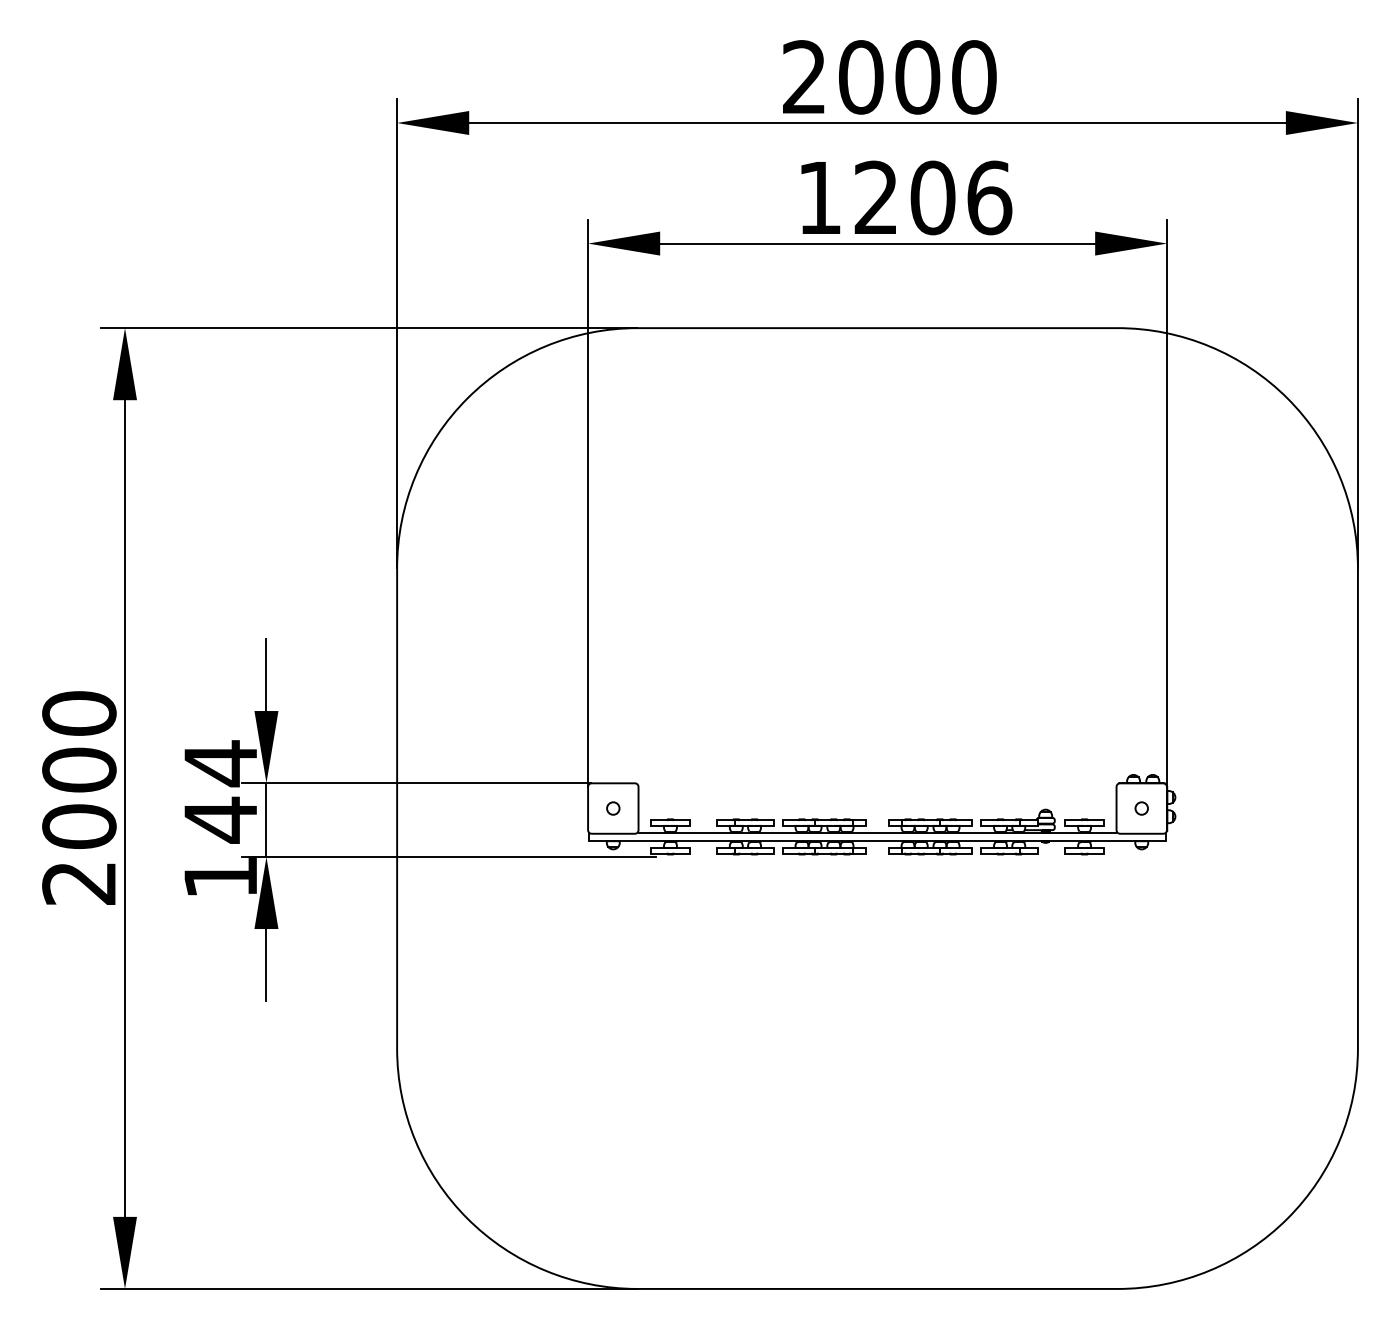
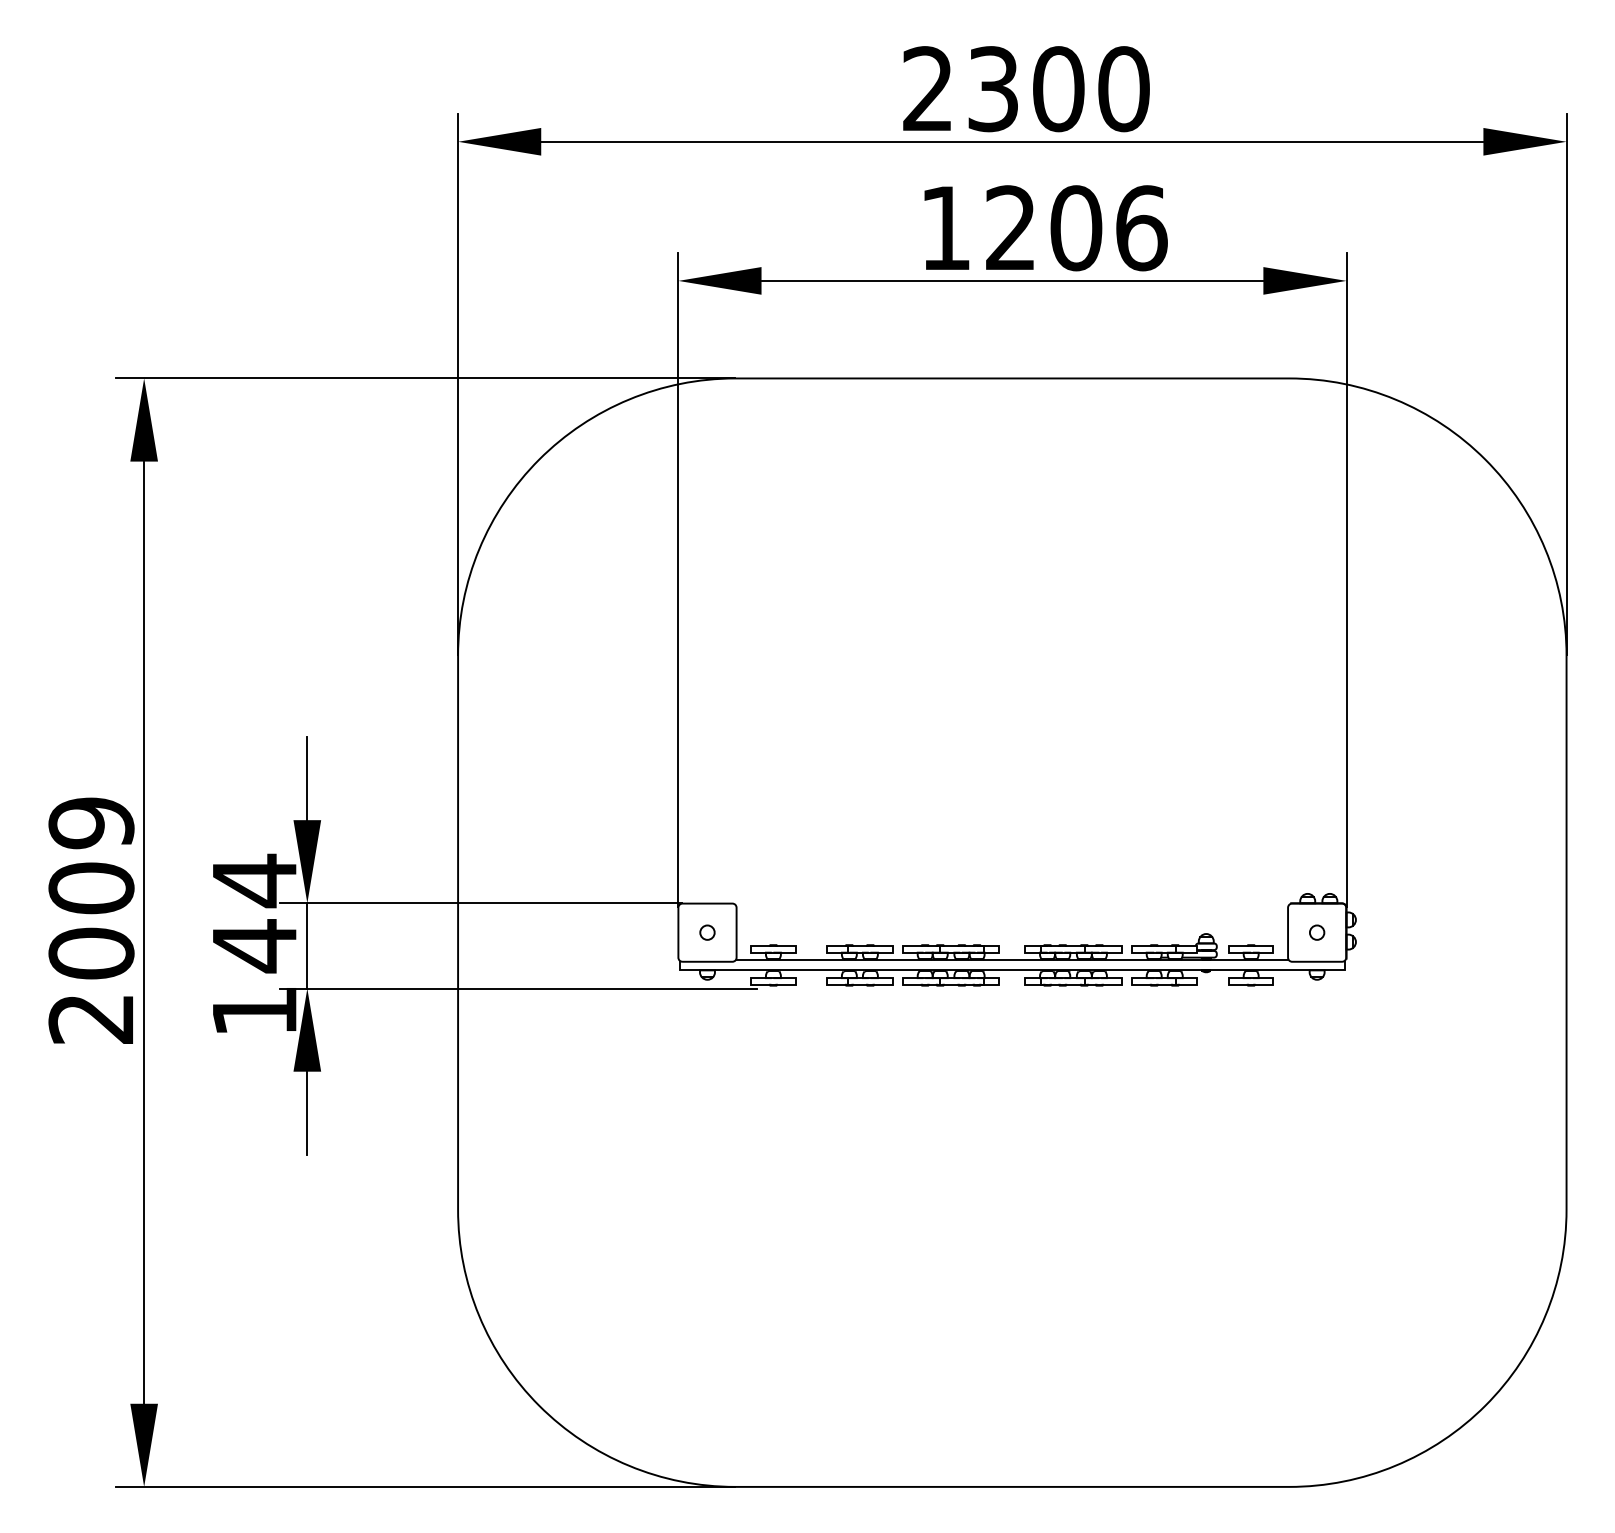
text: (861, 77) -> (993, 89), 2000 -> 2300
text: (79, 713) -> (91, 823), 2000 -> 2009

